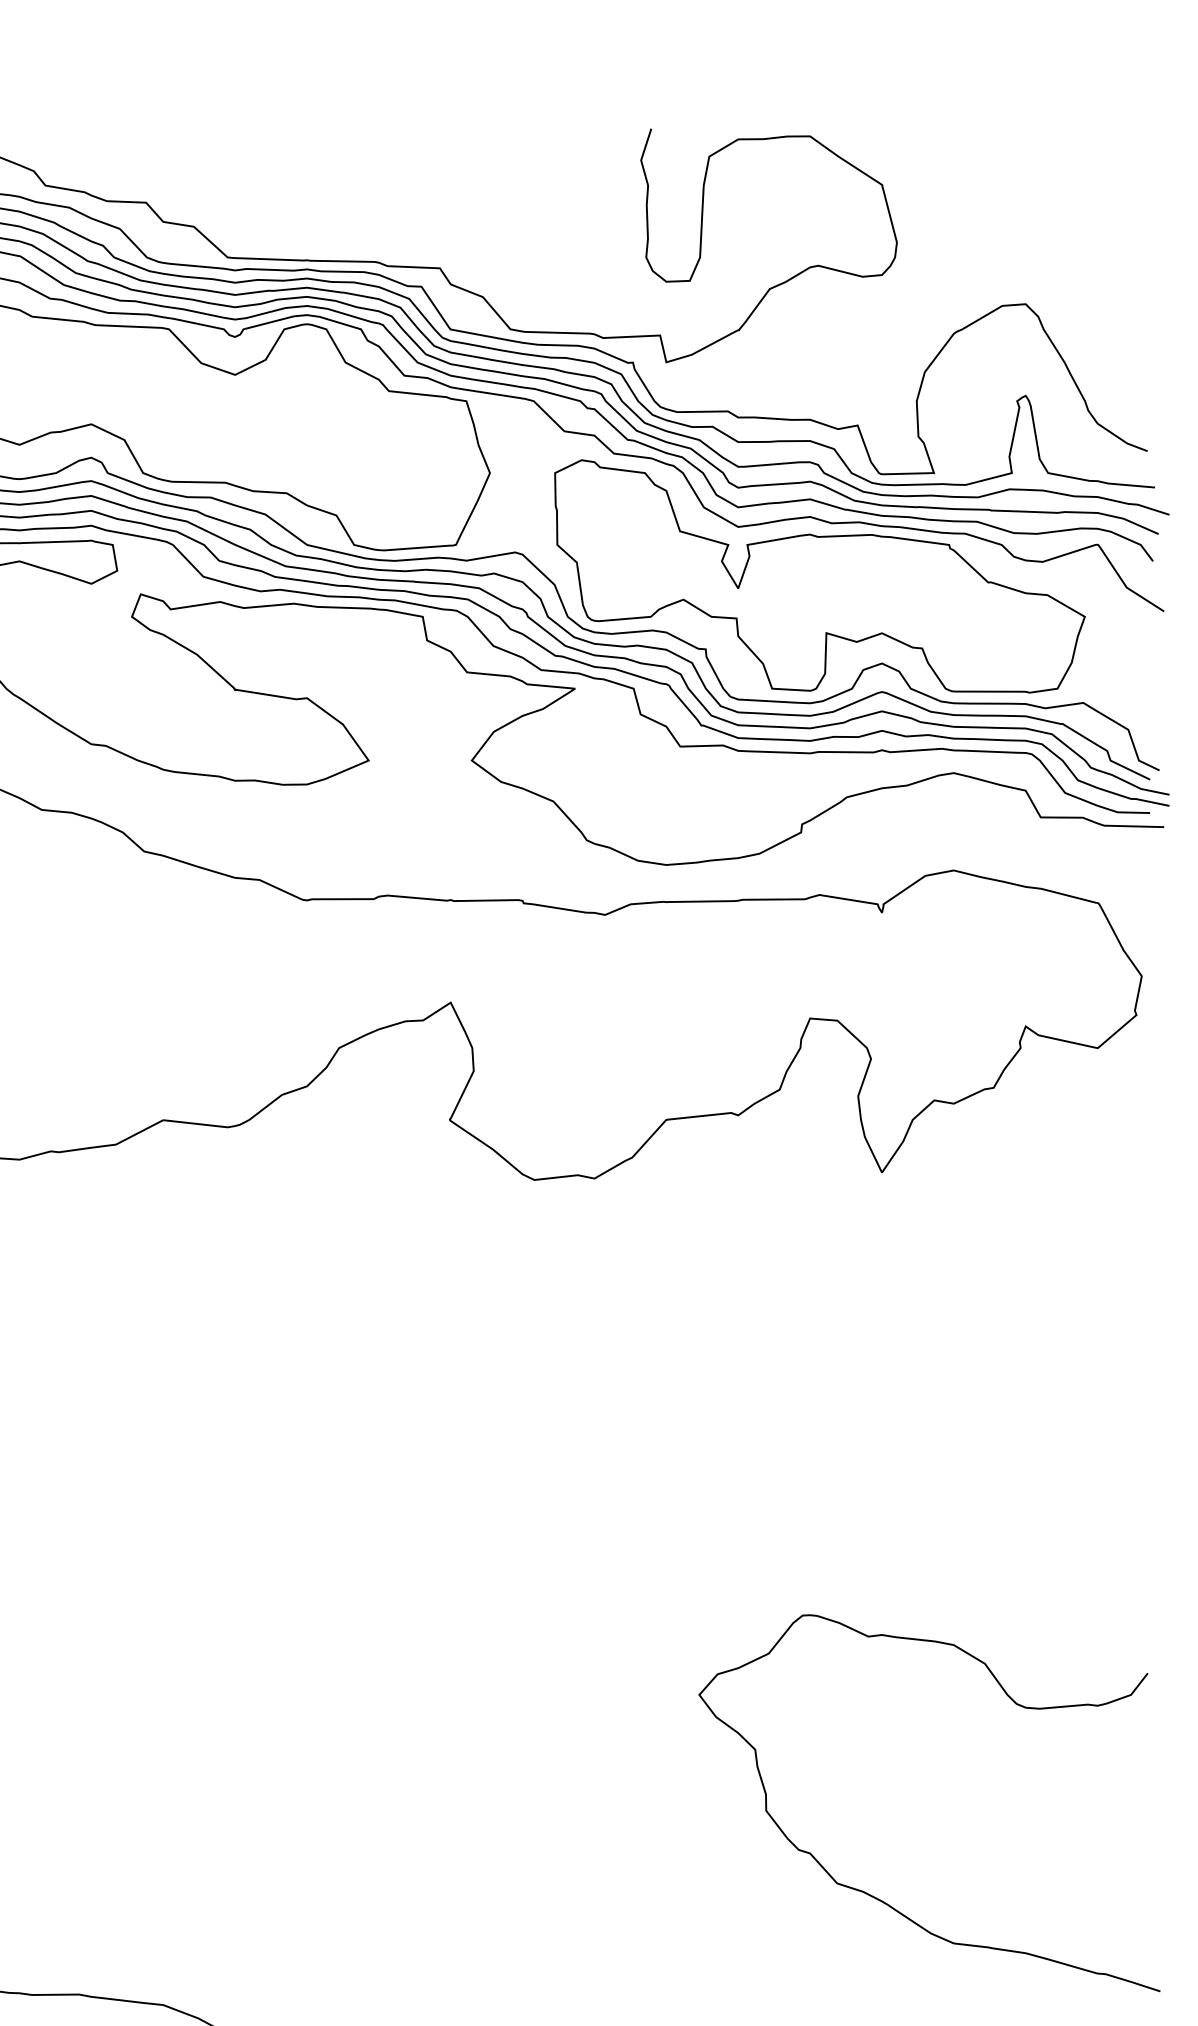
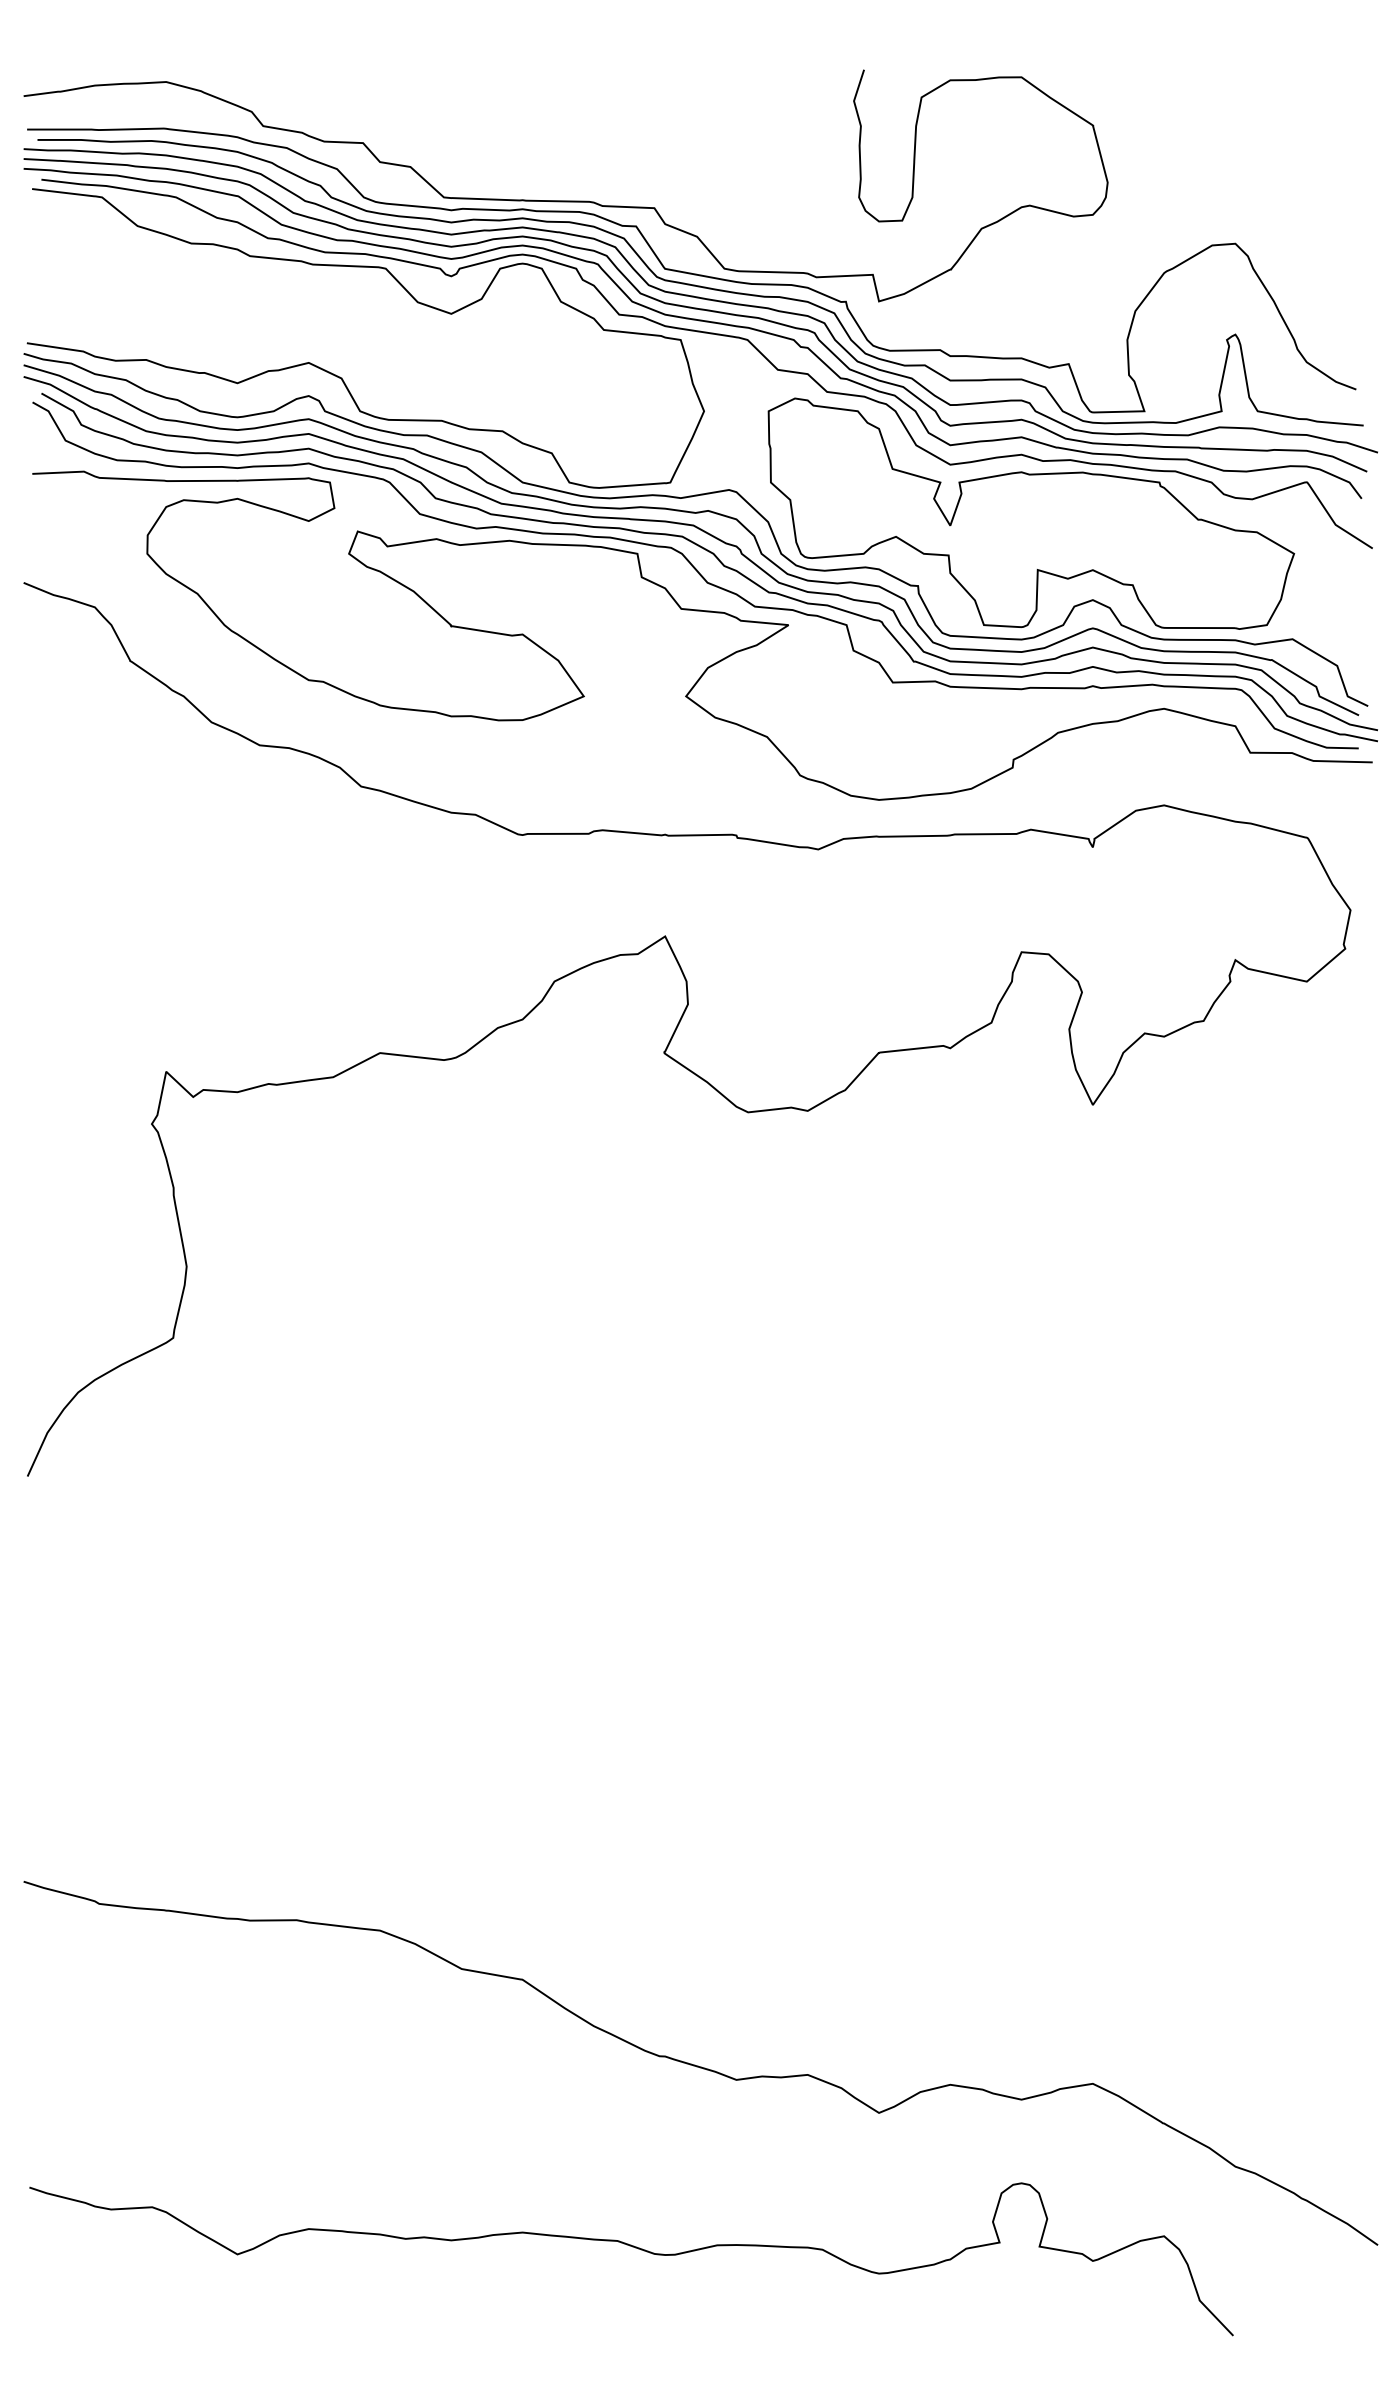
curve: (881, 1900) -> (1092, 1826), removed

